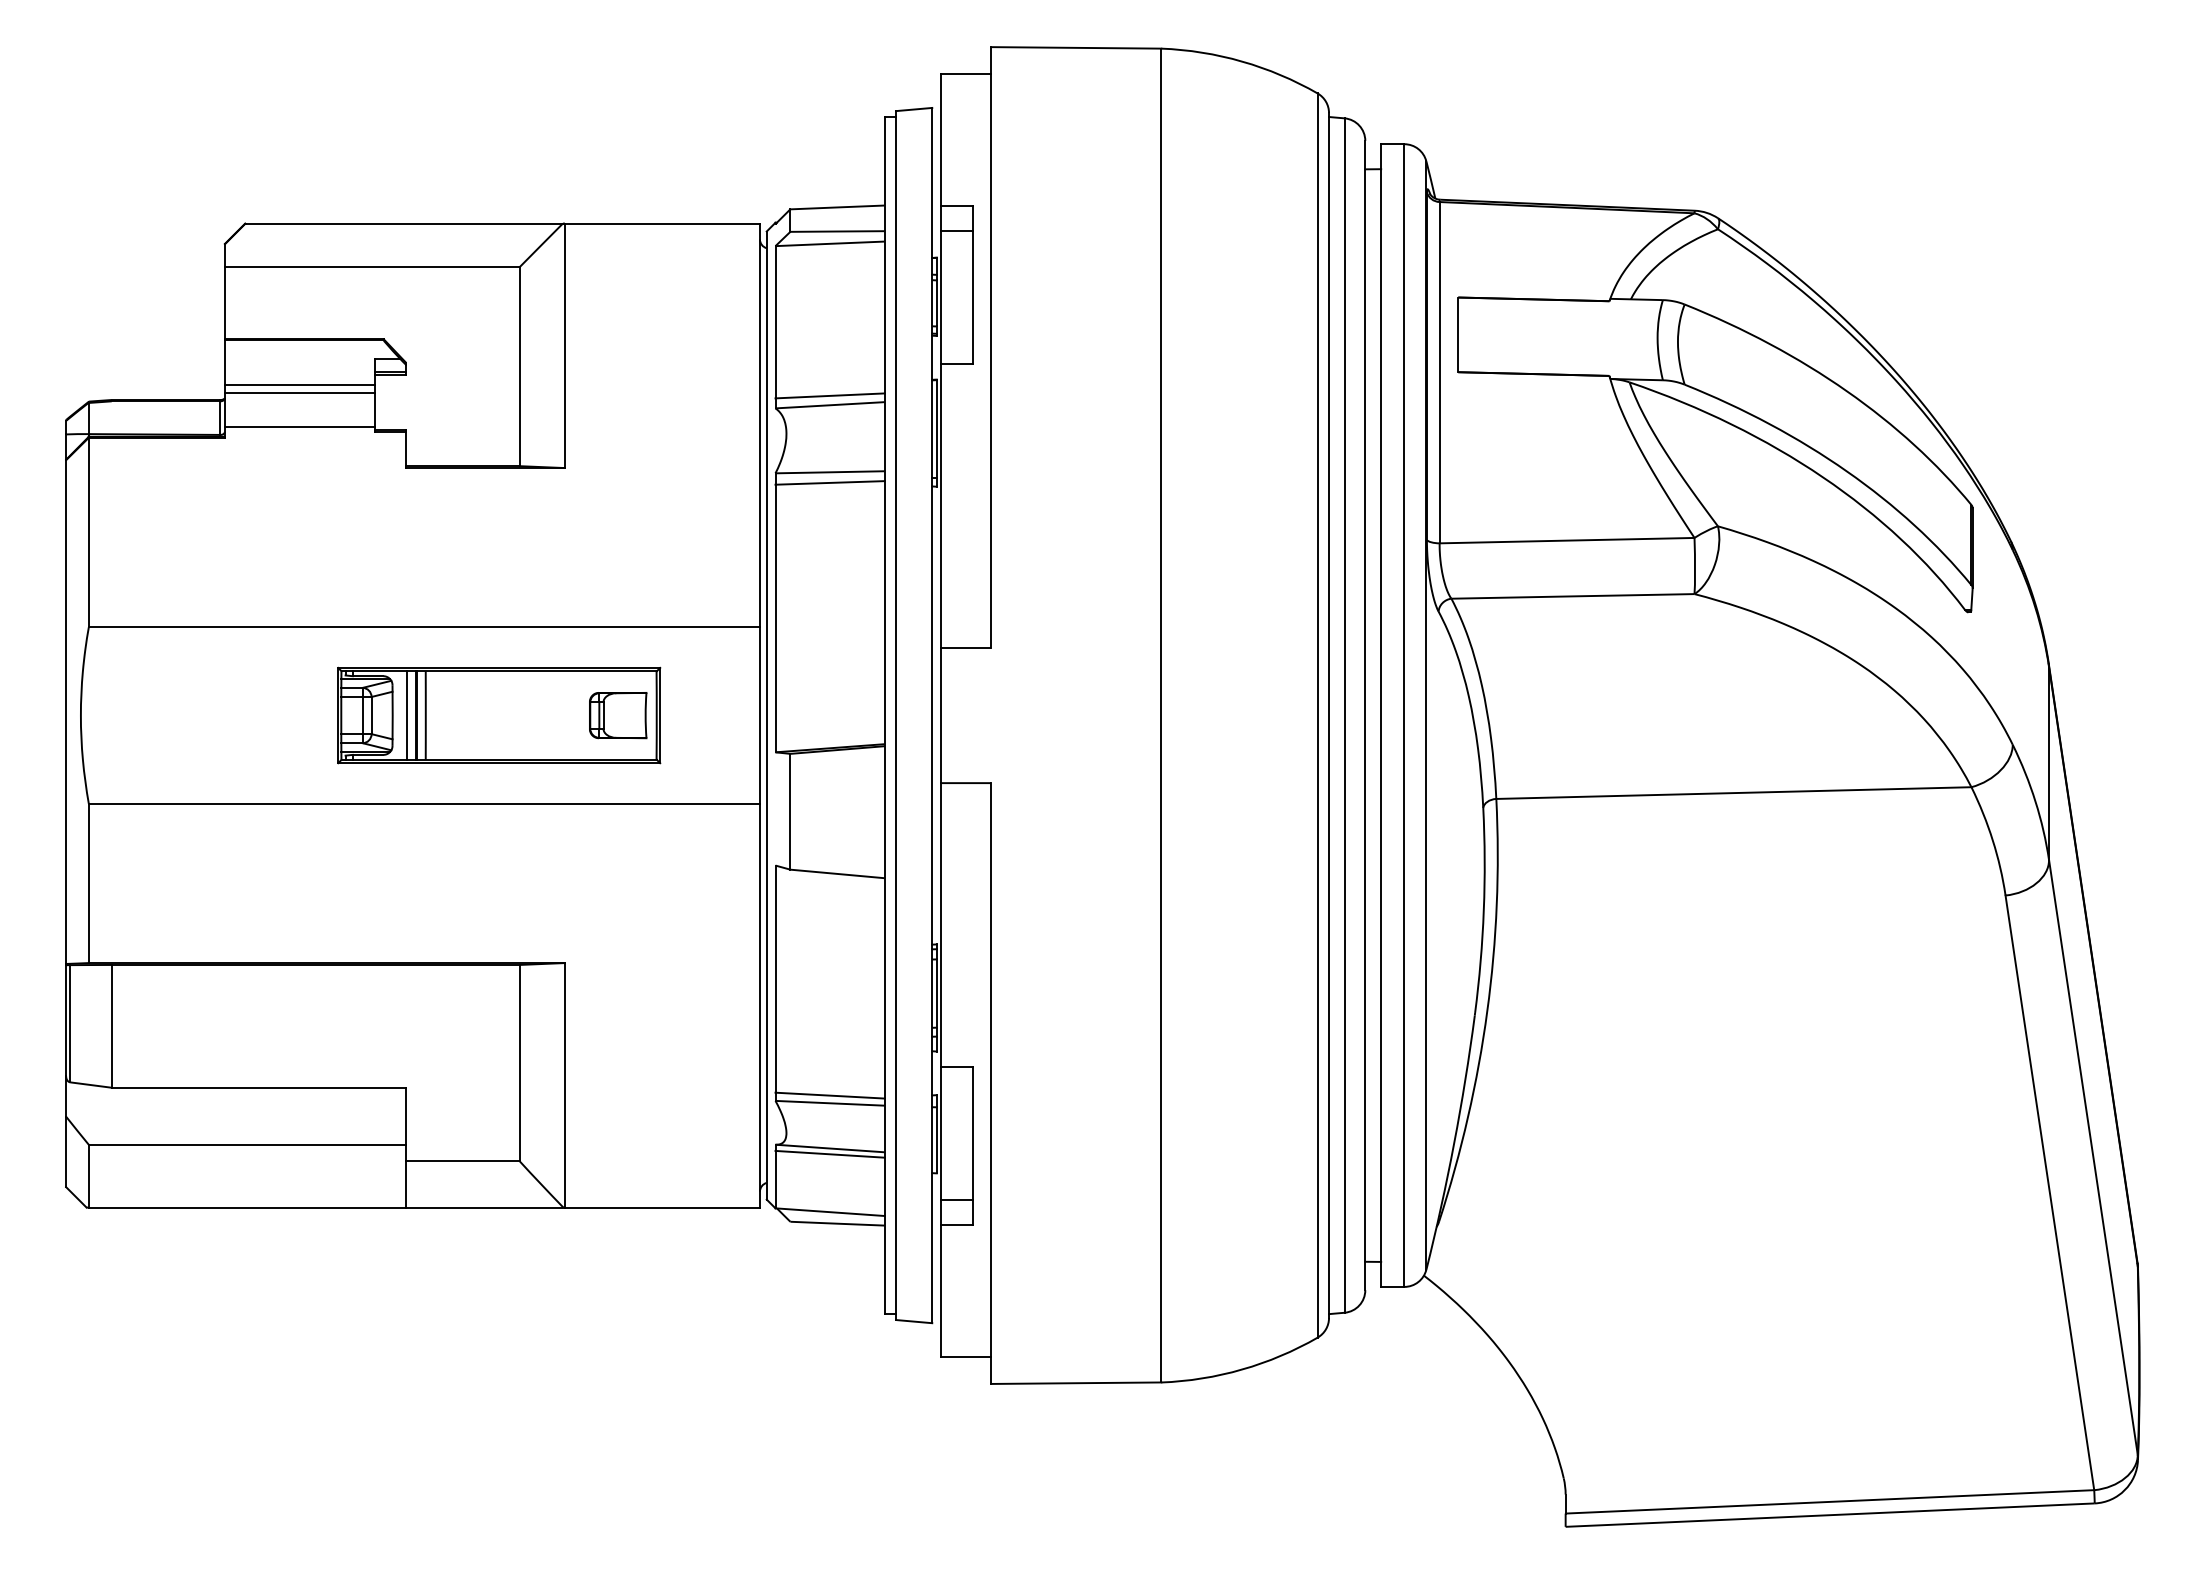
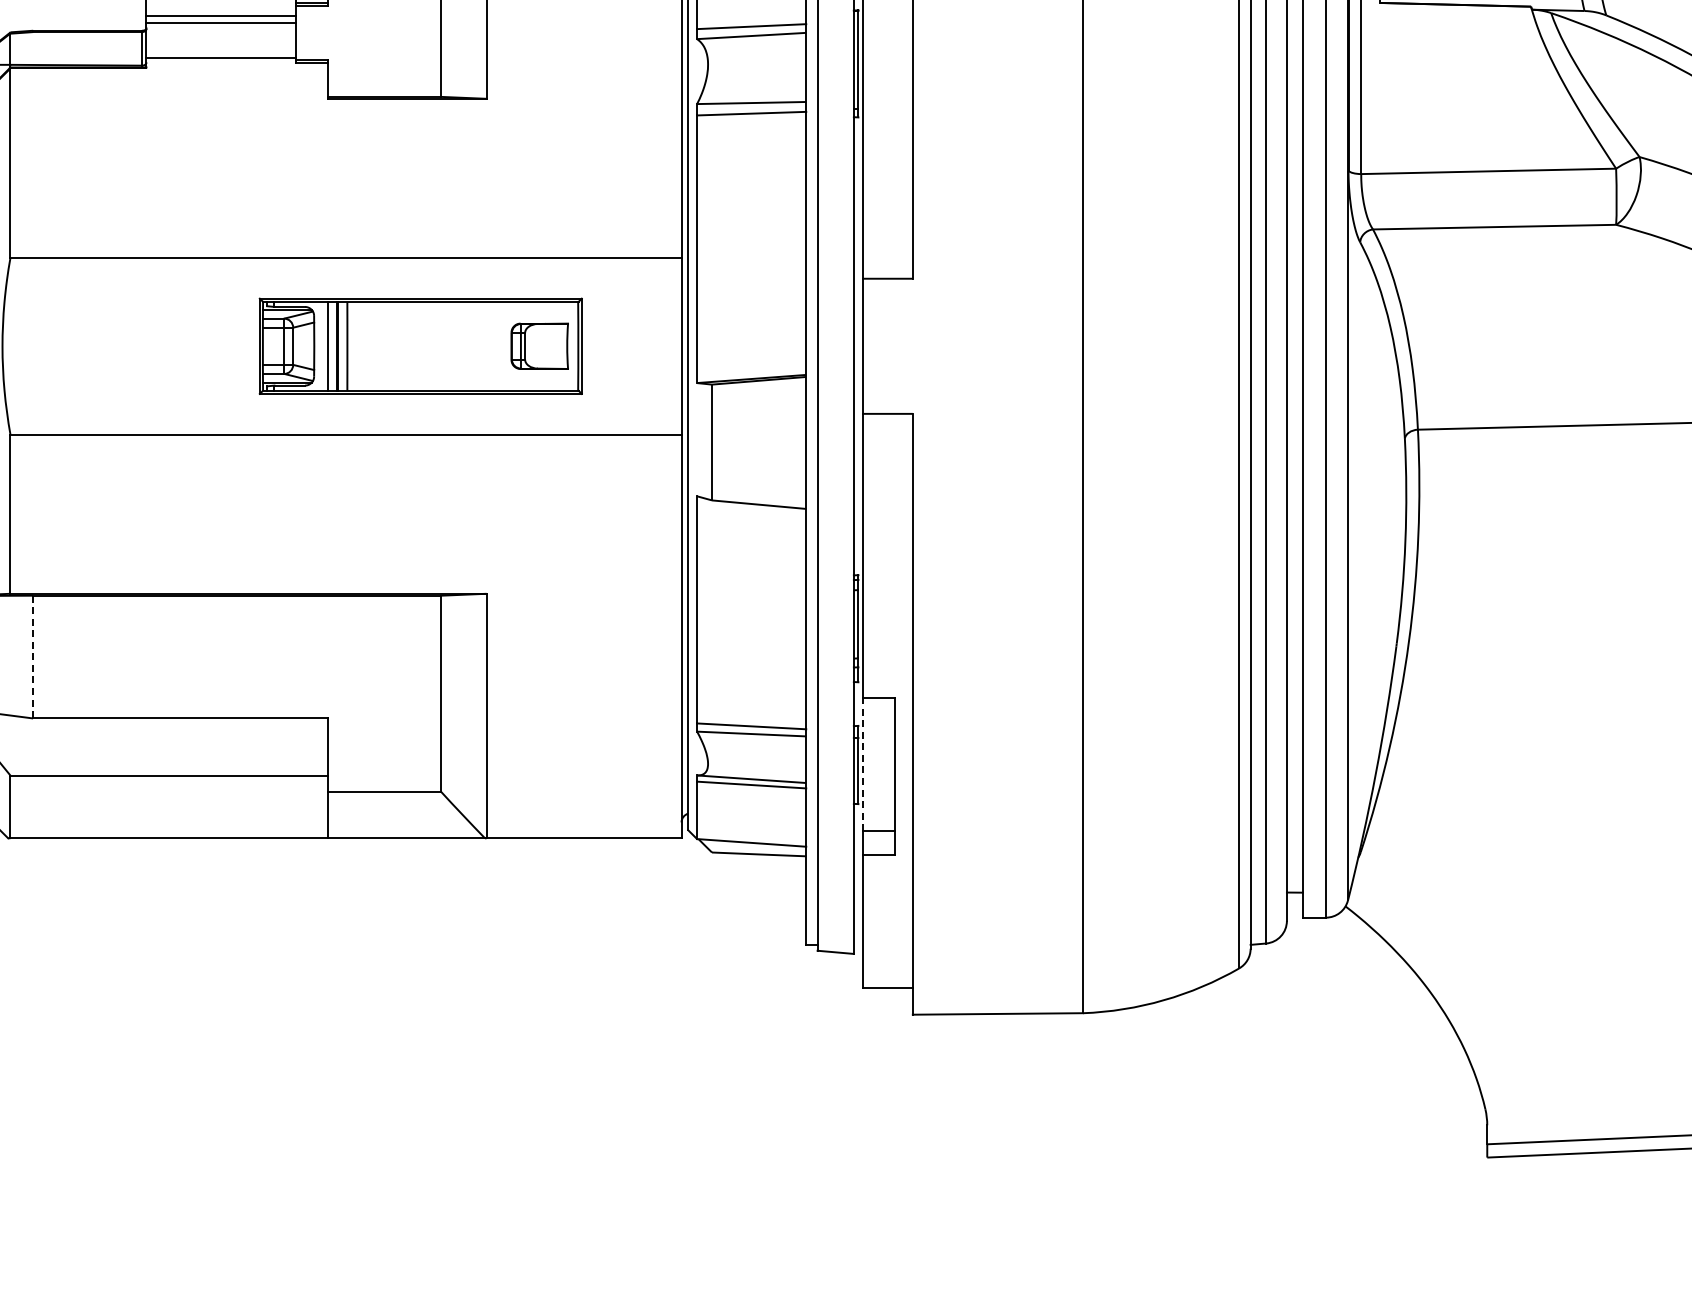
line: (111, 1026) -> (33, 657), solid -> dashed
line: (941, 1133) -> (863, 764), solid -> dashed

